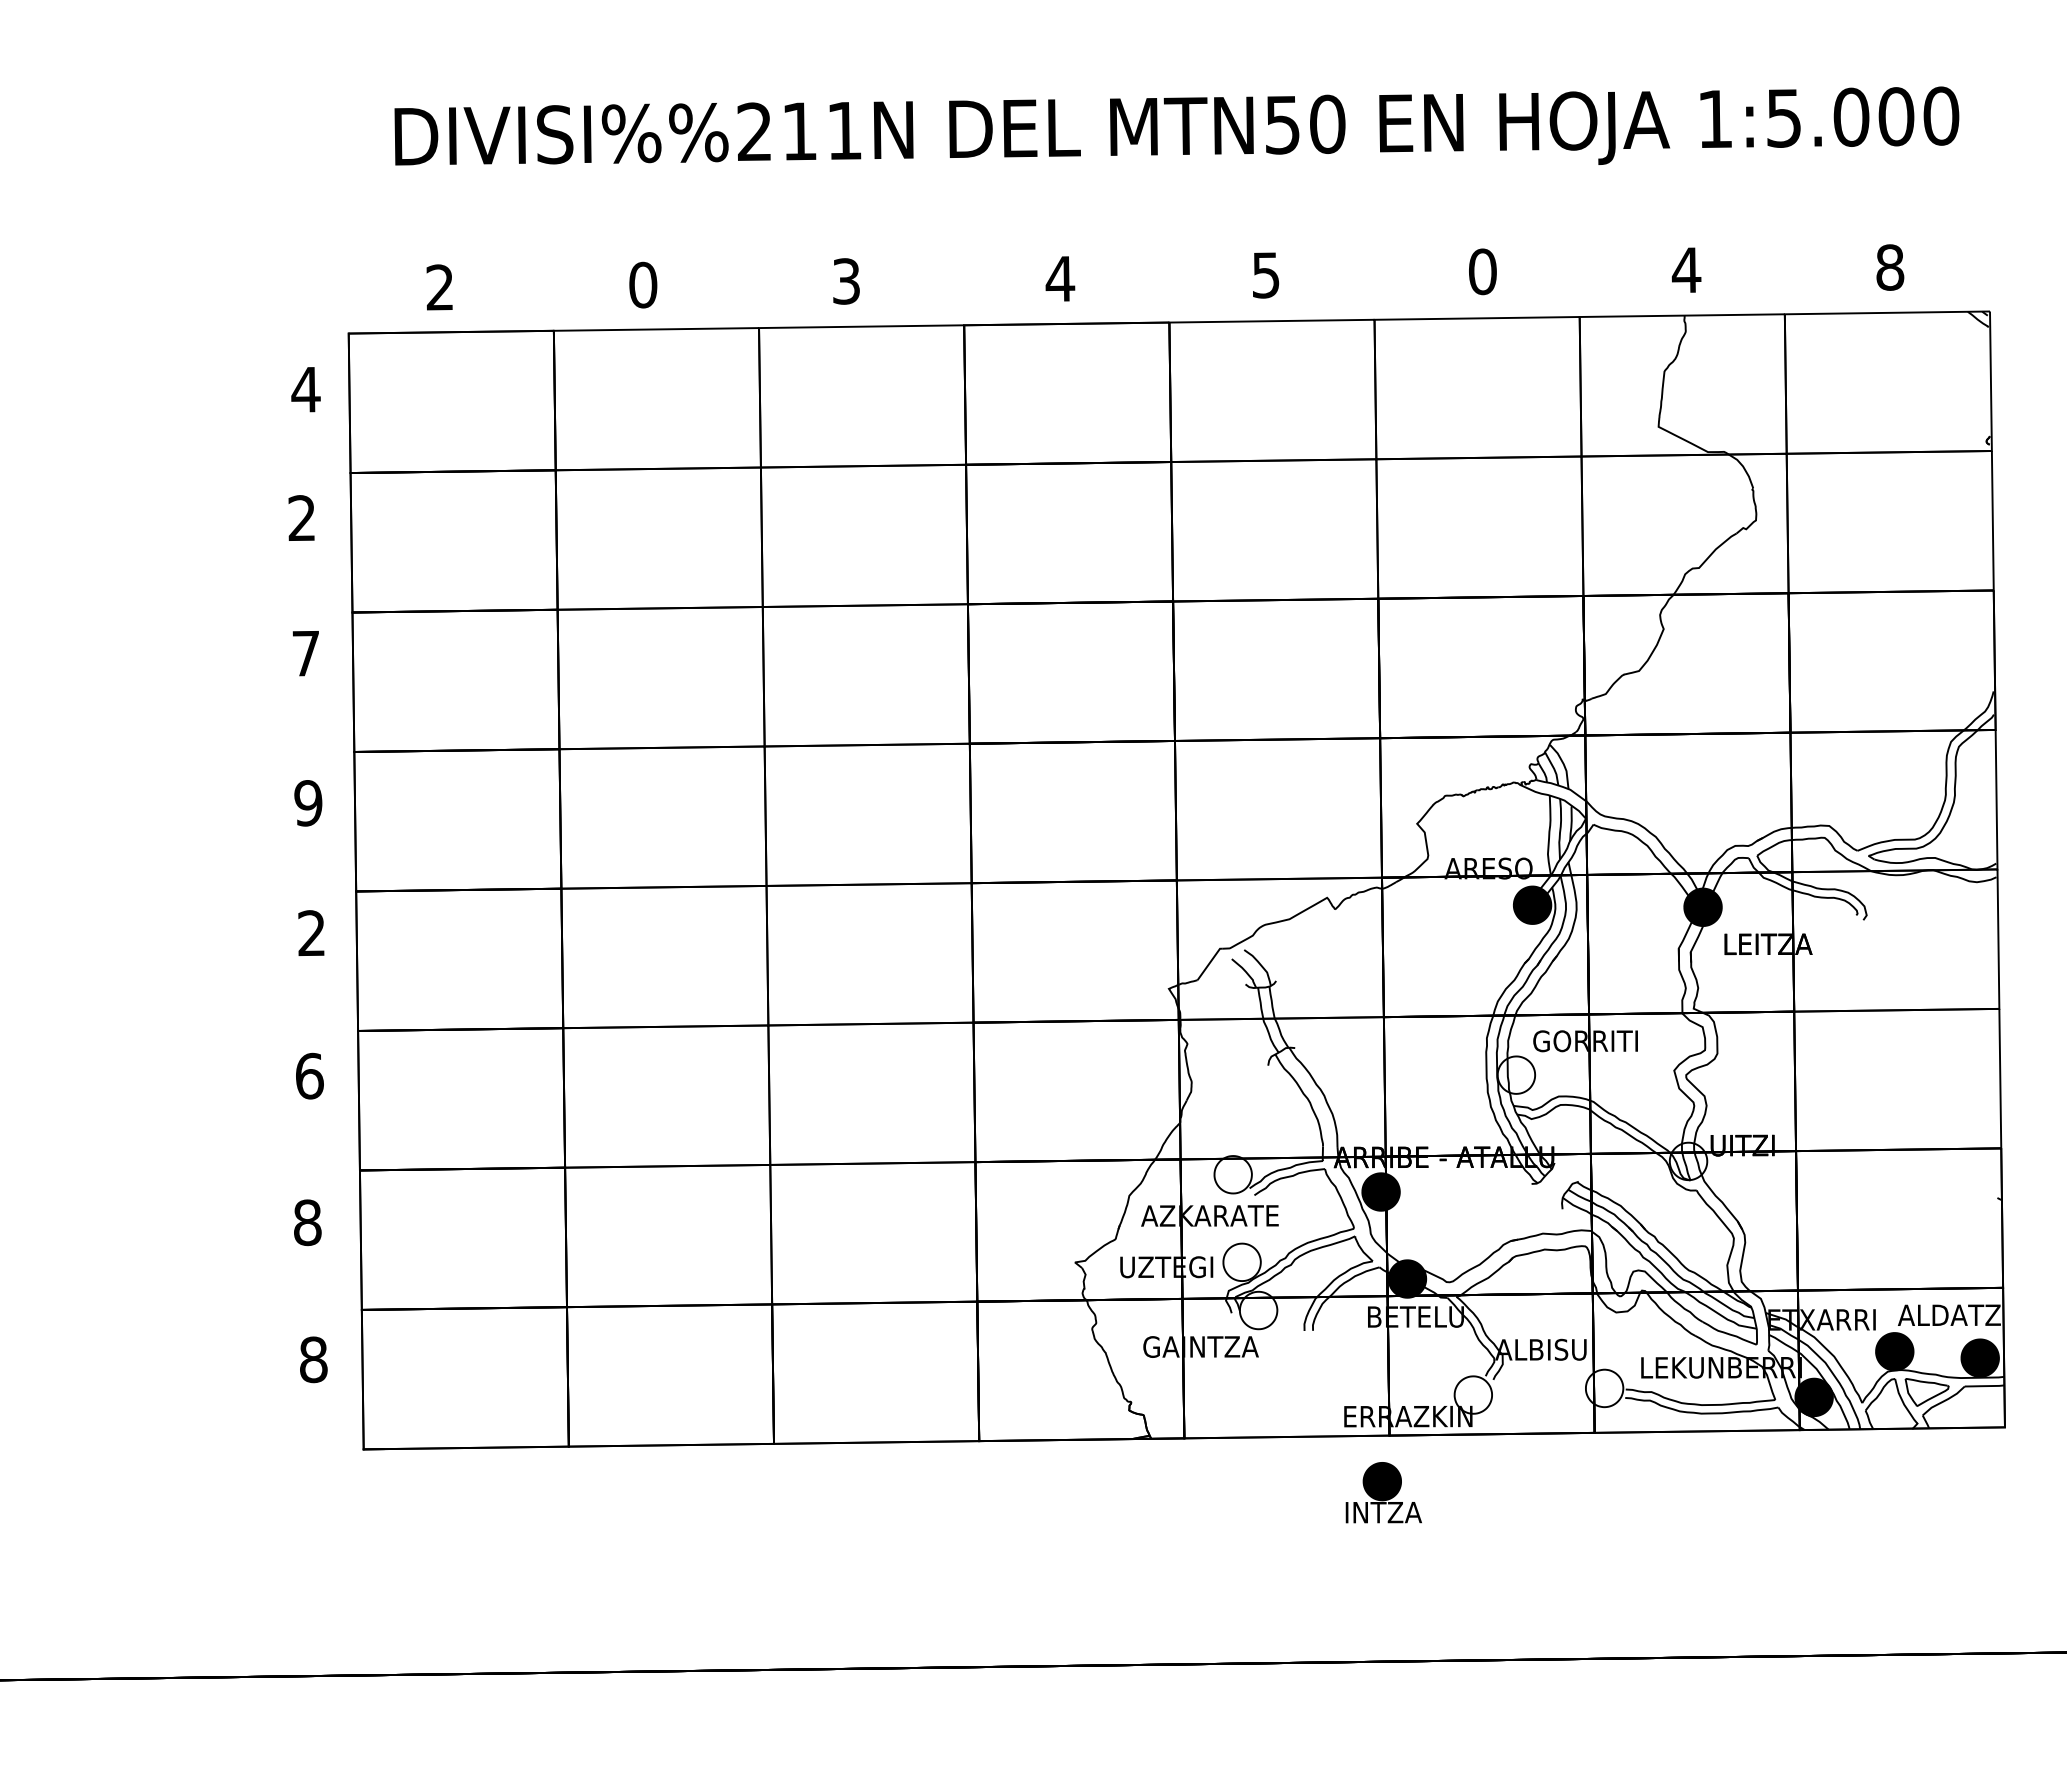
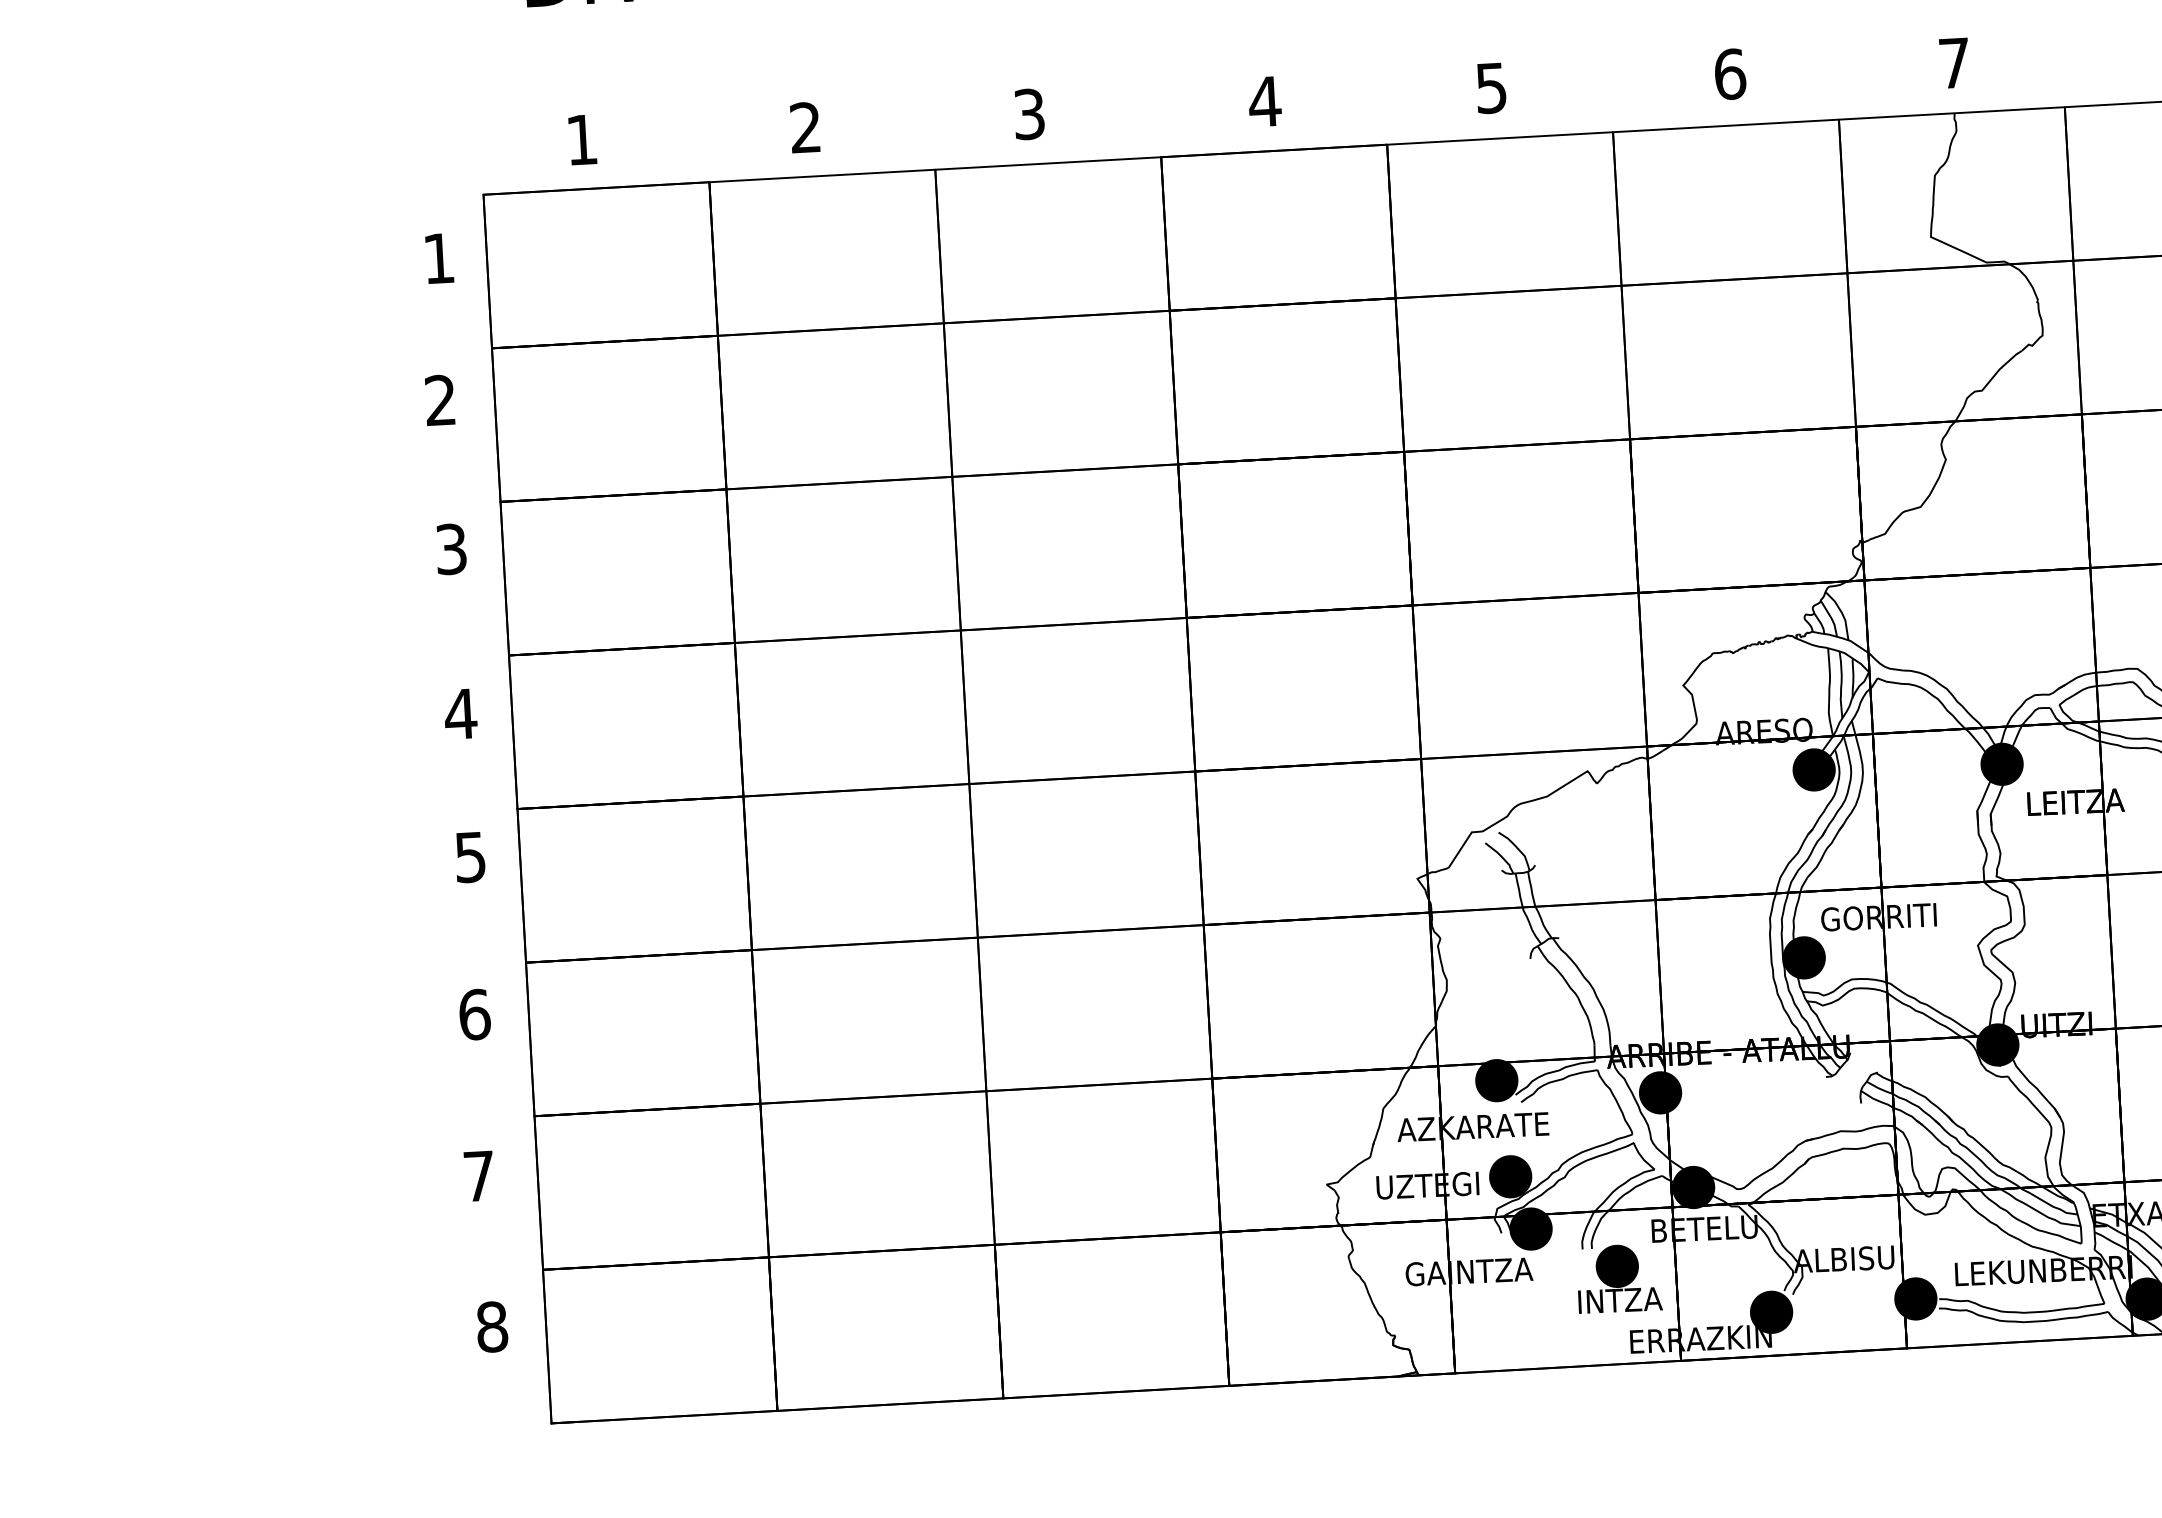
text: (1686, 269) -> (1954, 62), 4 -> 7
text: (1483, 271) -> (1730, 73), 0 -> 6
text: (643, 284) -> (806, 127), 0 -> 2
text: (439, 287) -> (581, 139), 2 -> 1
text: (305, 389) -> (438, 258), 4 -> 1
text: (305, 653) -> (450, 549), 7 -> 3
text: (308, 803) -> (460, 714), 9 -> 4
text: (311, 933) -> (470, 857), 2 -> 5
fill: (1516, 1074) -> (1804, 957), added
fill: (1688, 1161) -> (1997, 1045), added
fill: (1232, 1174) -> (1496, 1080), added
text: (307, 1222) -> (479, 1176), 8 -> 7
fill: (1241, 1262) -> (1510, 1176), added
fill: (1258, 1310) -> (1530, 1229), added
fill: (1604, 1388) -> (1915, 1299), added
fill: (1473, 1394) -> (1771, 1311), added
part: (1383, 1492) -> (1619, 1278), moved

